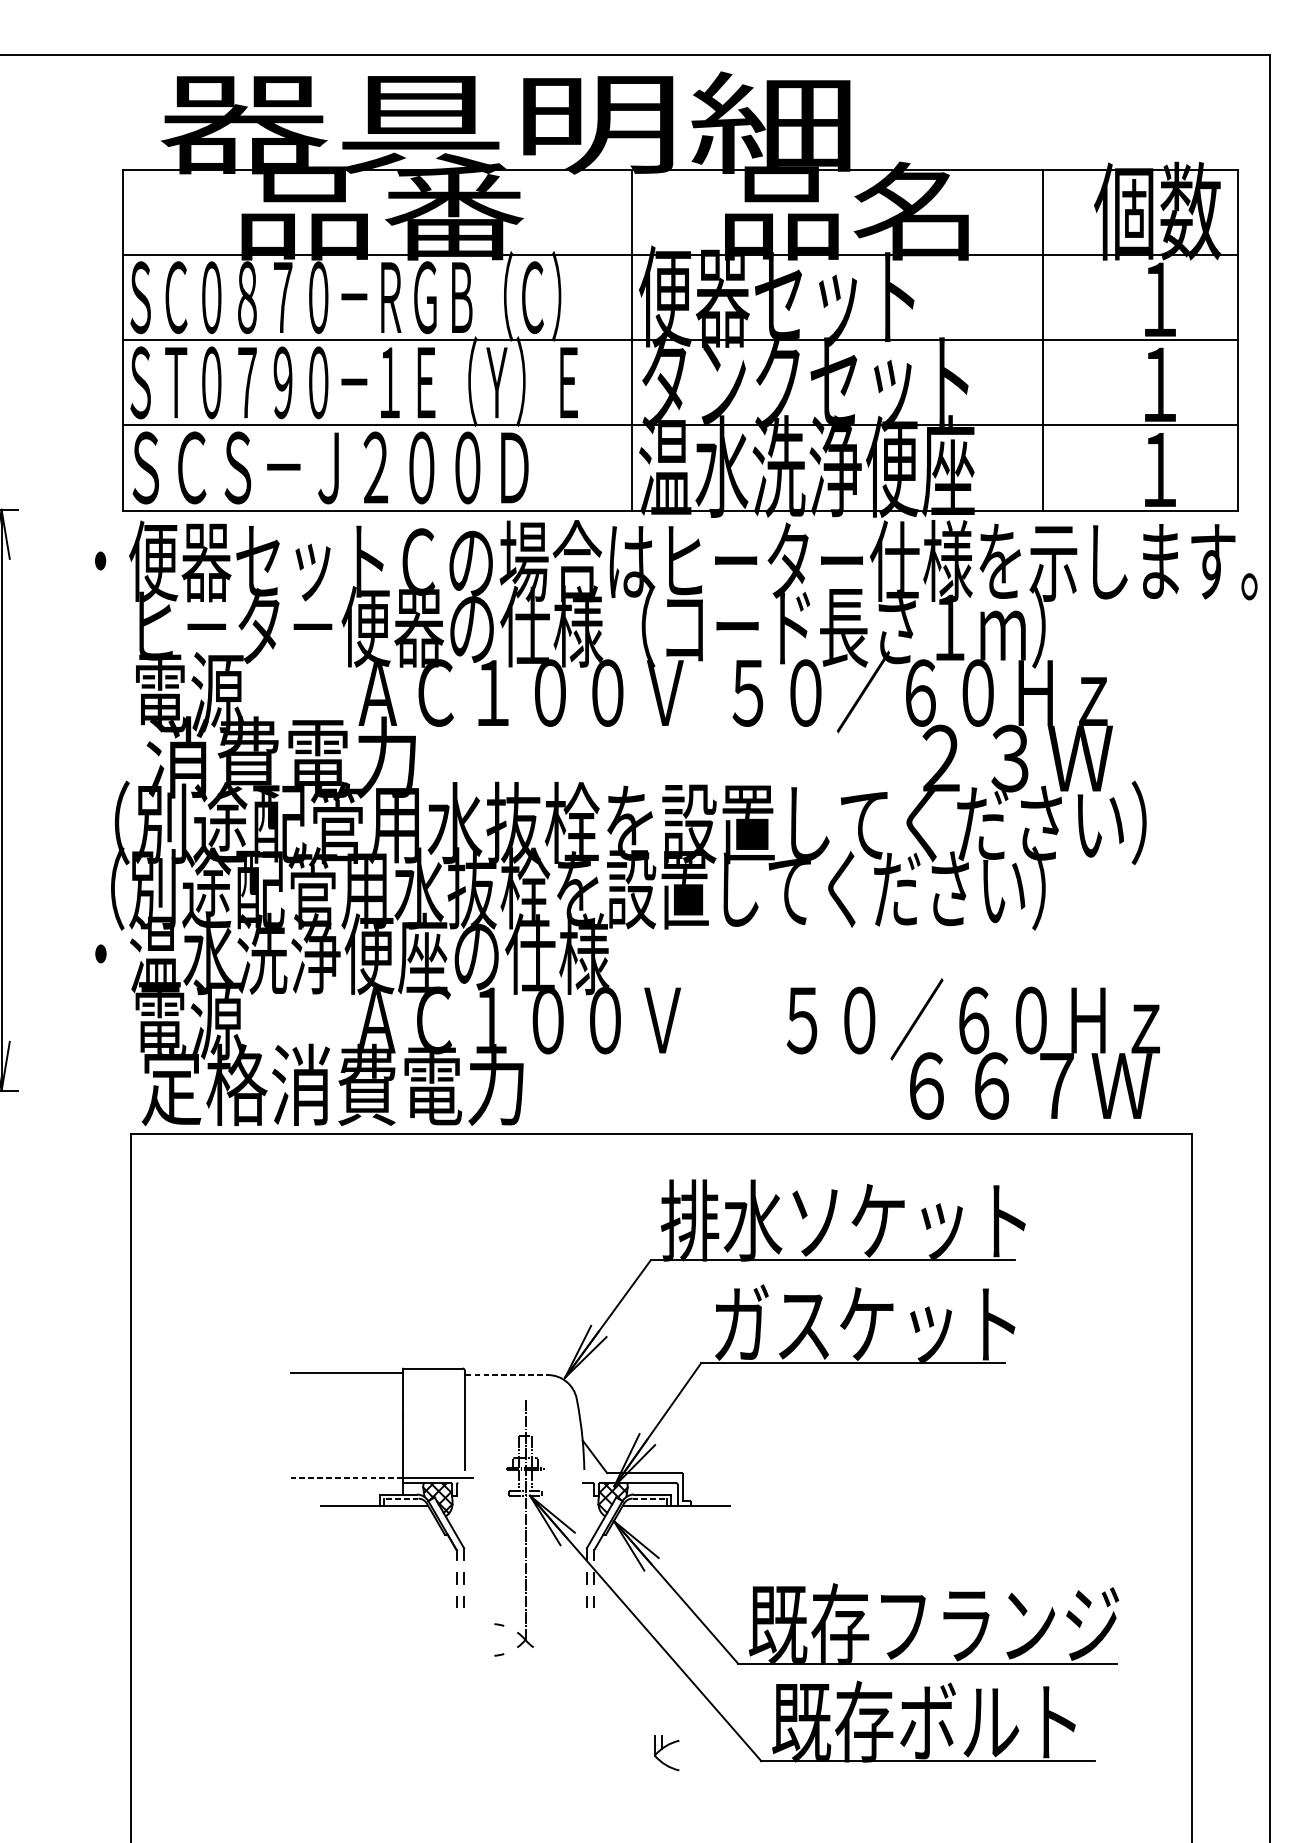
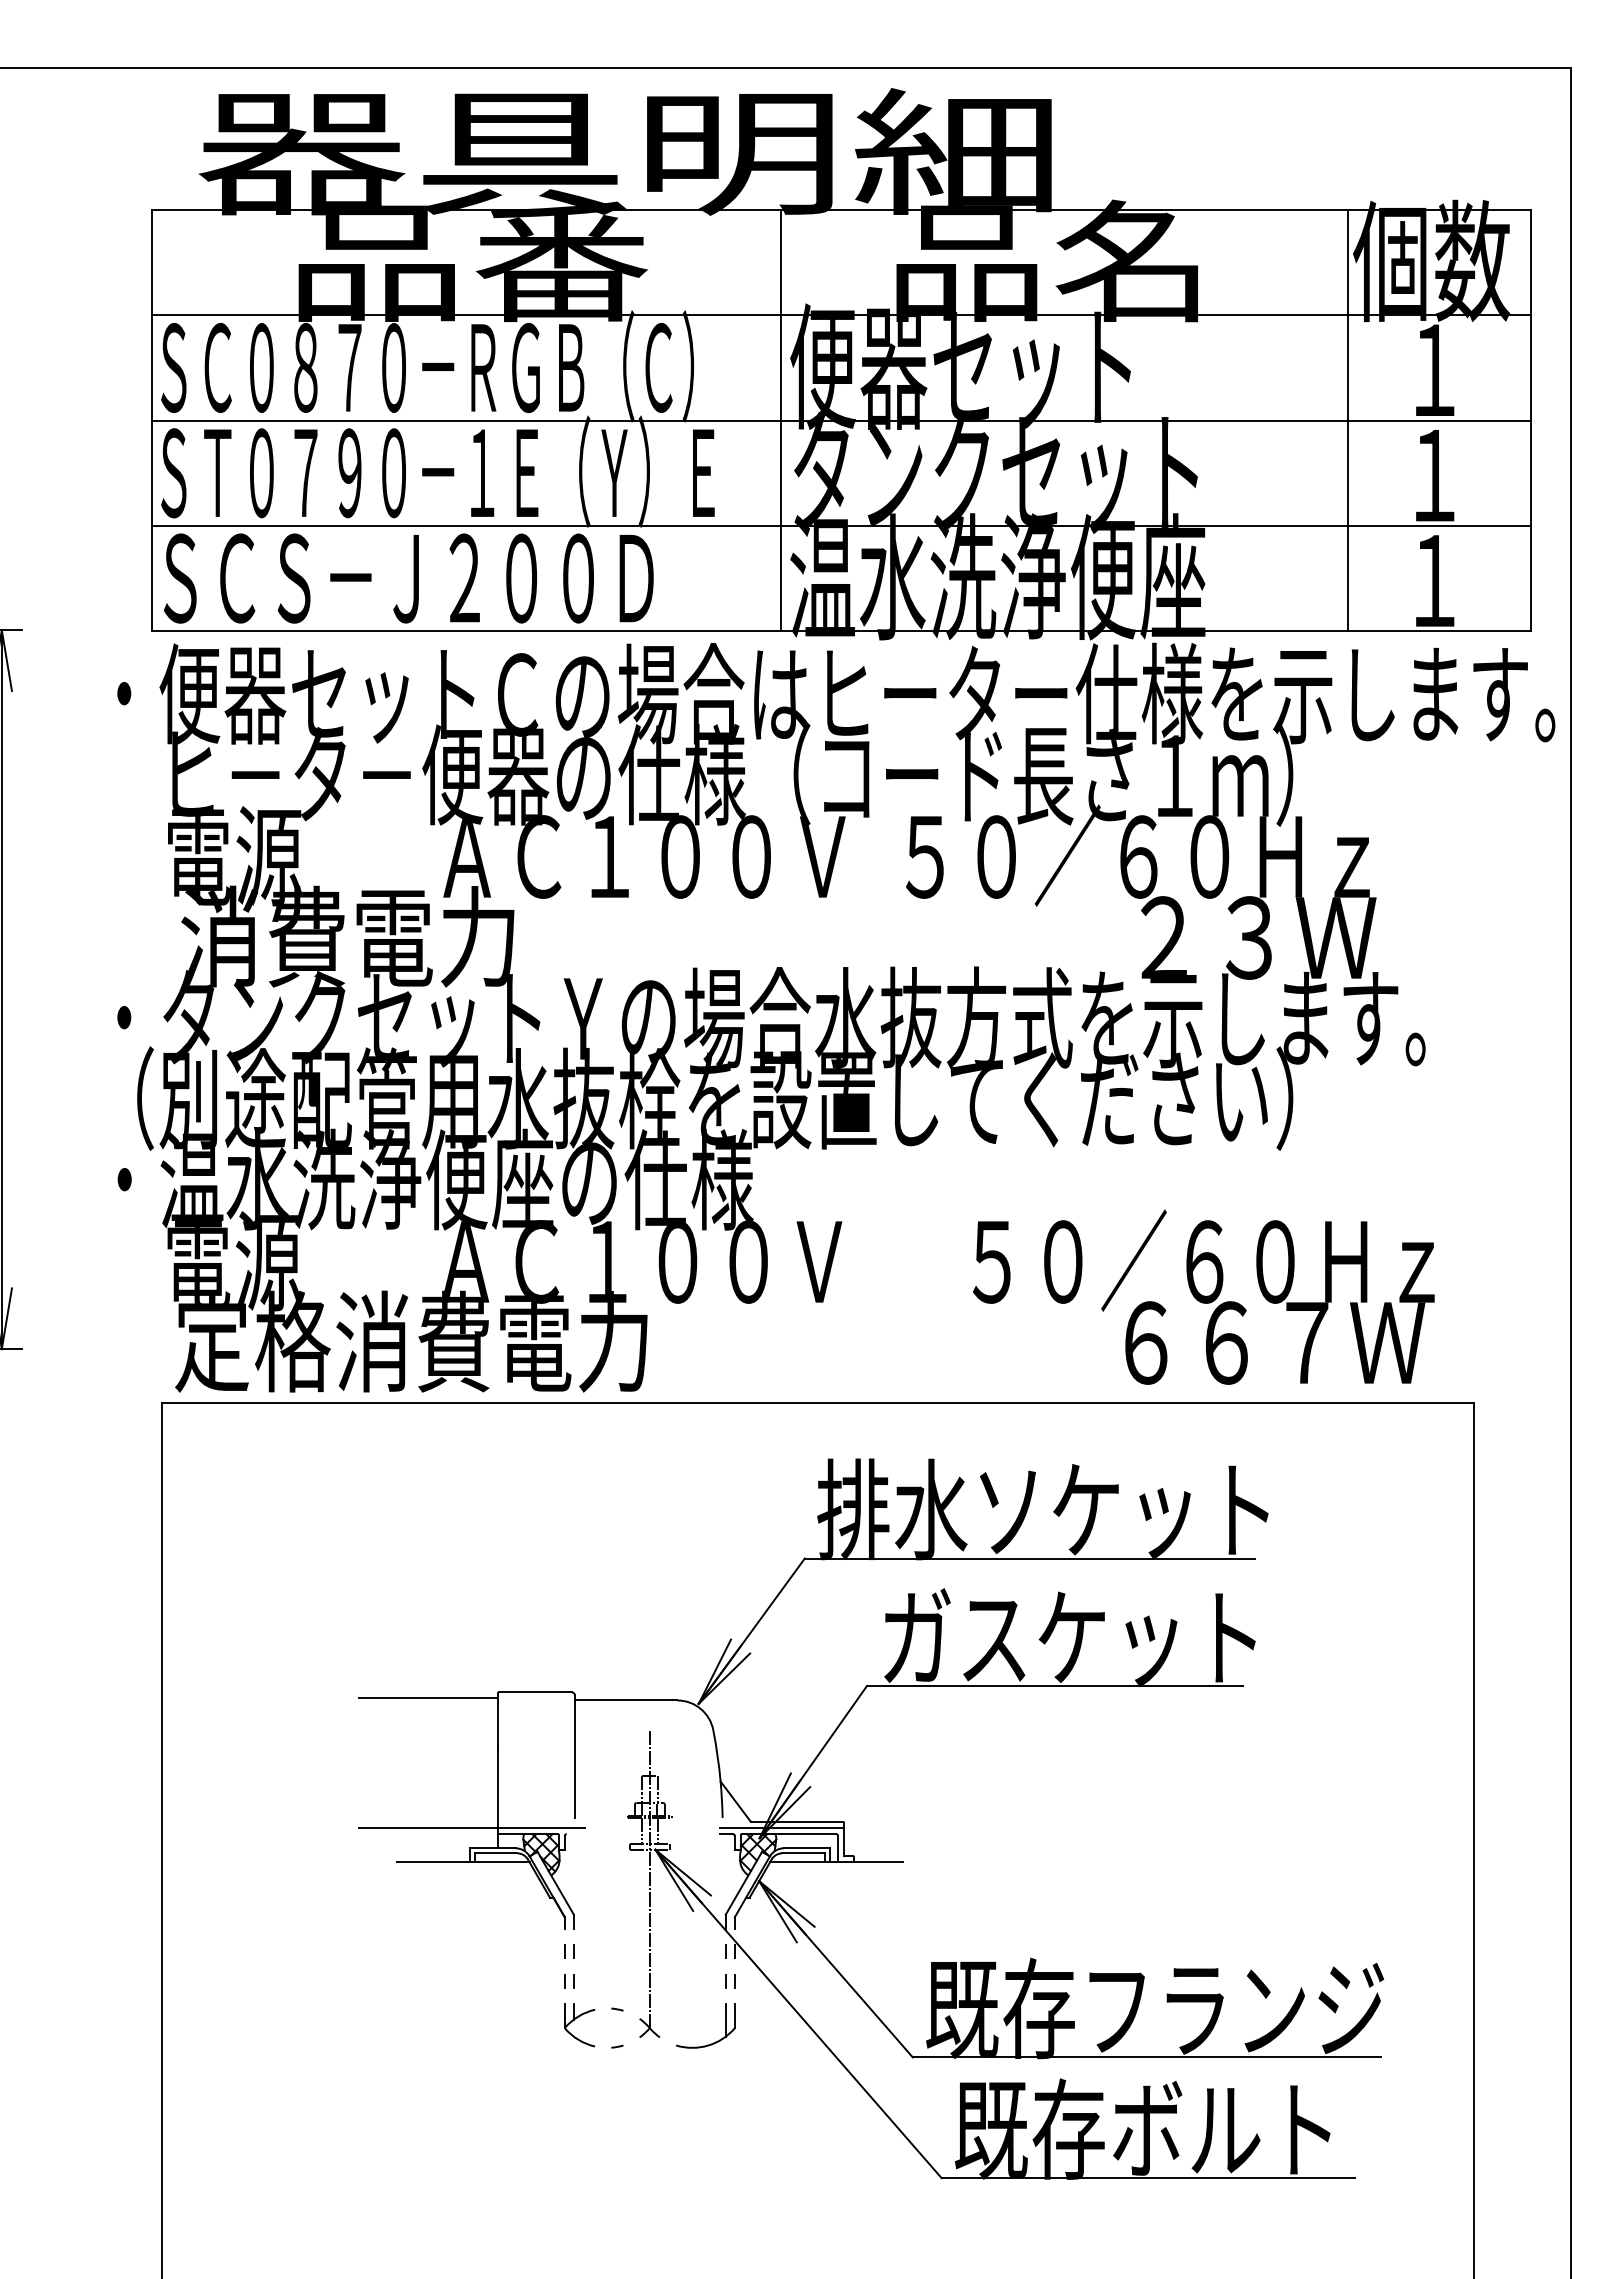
line: (1042, 340) -> (1348, 420), moved
text: (623, 822) -> (771, 1017), （別途配管用水抜栓を設置してください） -> ・タンクセットＹの場合水抜方式を示します。
line: (506, 1375) -> (626, 1700), dashed -> solid
line: (347, 1478) -> (429, 1828), dashed -> solid
line: (632, 1478) -> (782, 1828), added
line: (400, 1498) -> (495, 1853), dashed -> solid
line: (650, 1498) -> (804, 1853), dashed -> solid
part: (574, 1652) -> (710, 2043), added
part: (662, 1749) -> (574, 2020), moved

